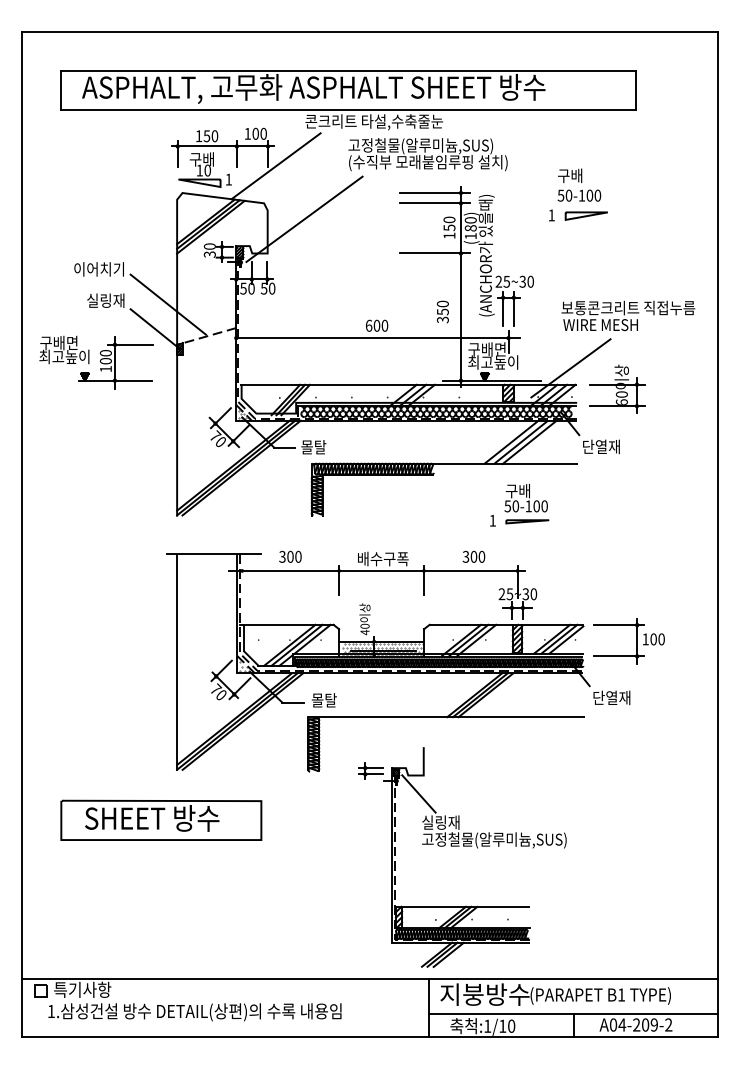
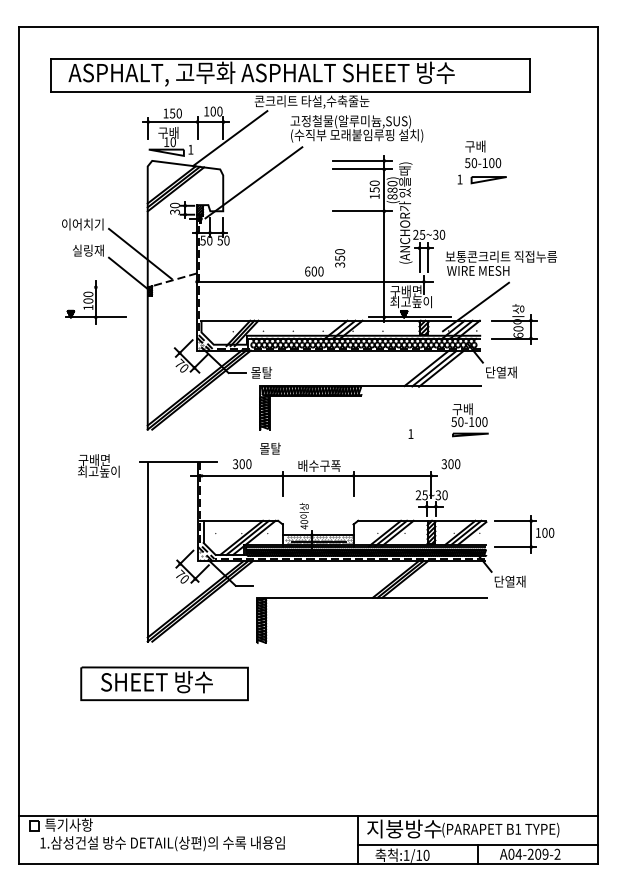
text: (470, 236) -> (392, 197), (180) -> (880)
text: (442, 311) -> (339, 257), moved
text: (628, 315) -> (501, 262), moved
line: (130, 344) -> (108, 287), removed
text: (64, 349) -> (98, 465), moved
part: (526, 503) -> (469, 419), moved
text: (473, 556) -> (450, 463), moved
text: (324, 700) -> (270, 448), moved
part: (161, 819) -> (164, 683), moved
part: (463, 846) -> (386, 705), removed

